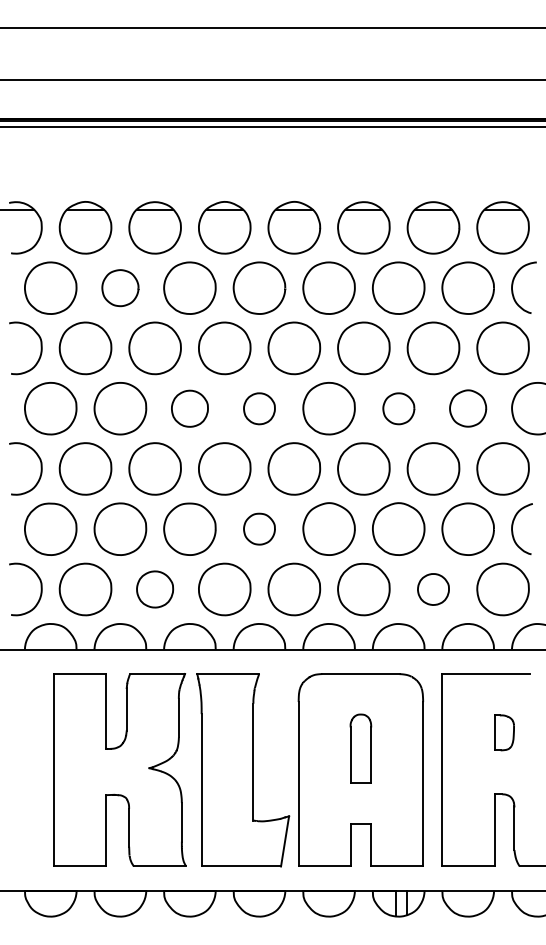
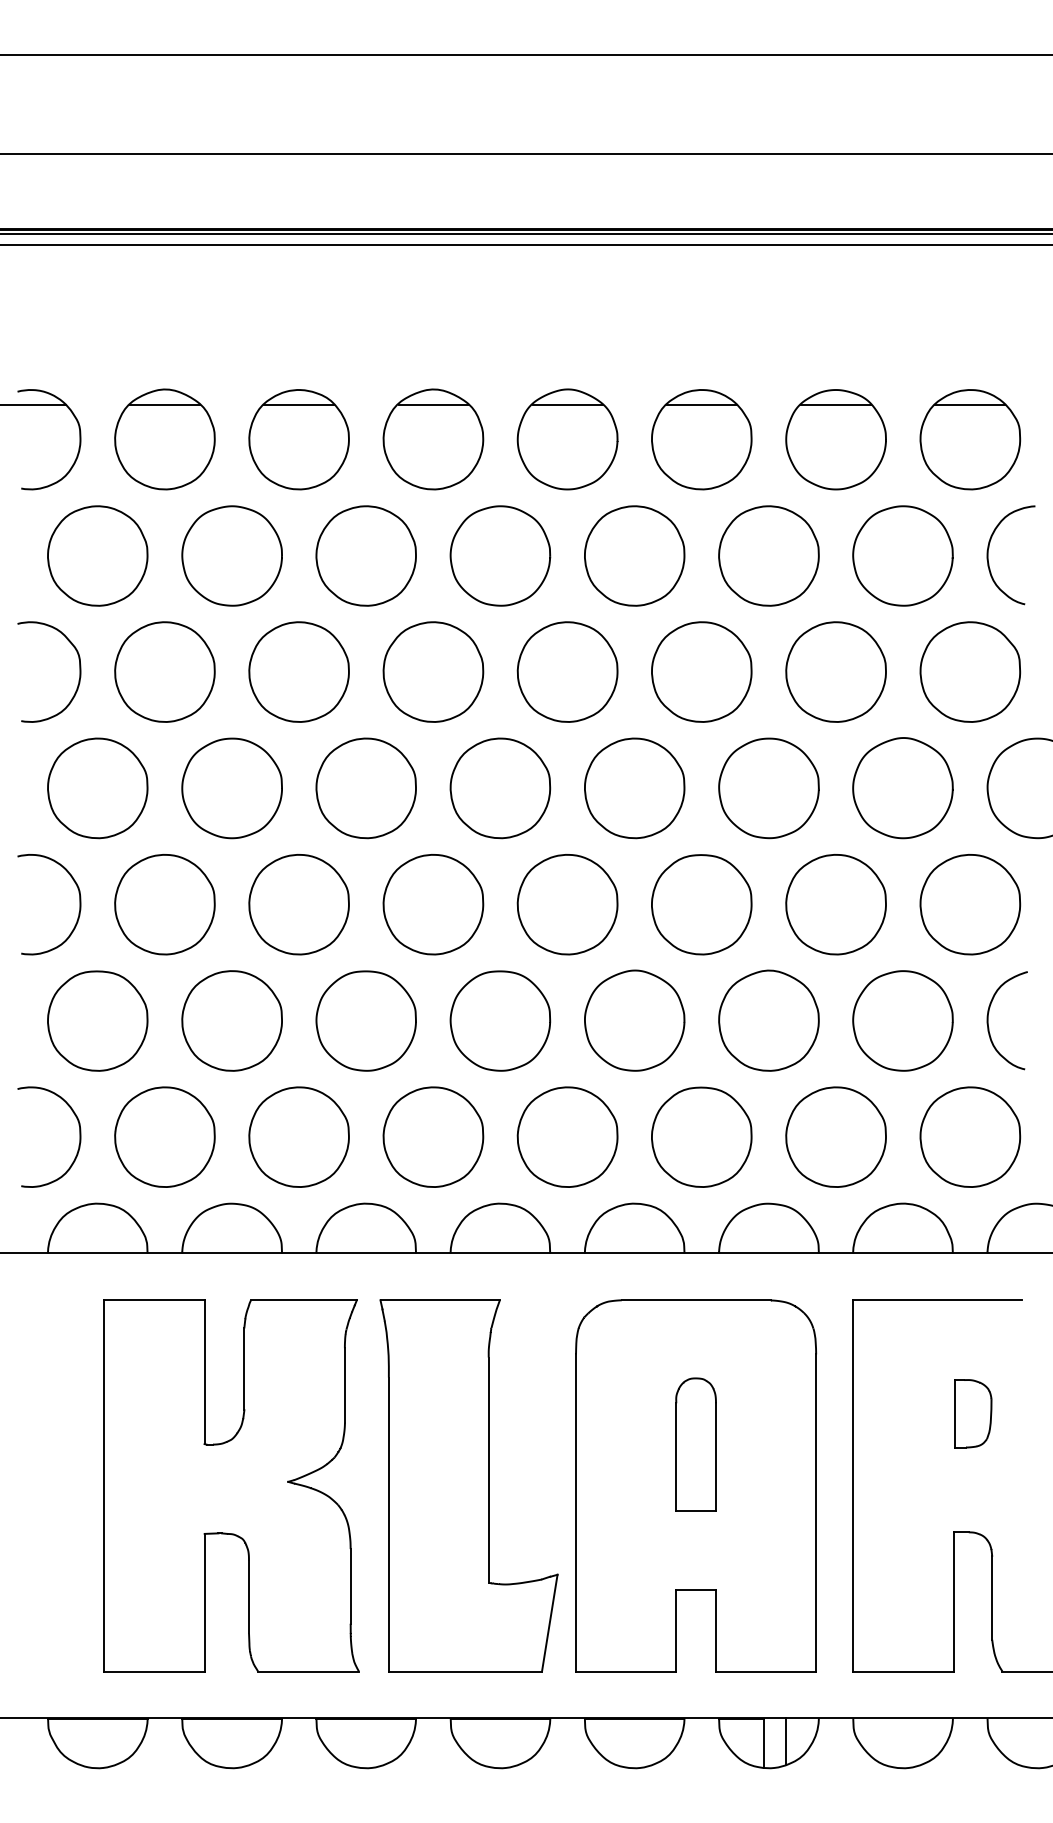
part: (120, 287) -> (232, 554), size x1.43
part: (189, 408) -> (365, 788), size x1.43
part: (259, 408) -> (500, 788), size x1.67
part: (398, 408) -> (768, 788), size x1.67
part: (467, 408) -> (901, 788), size x1.43
part: (259, 528) -> (500, 1019), size x1.67
part: (154, 589) -> (297, 1137), size x1.43
part: (433, 589) -> (836, 1137), size x1.67

